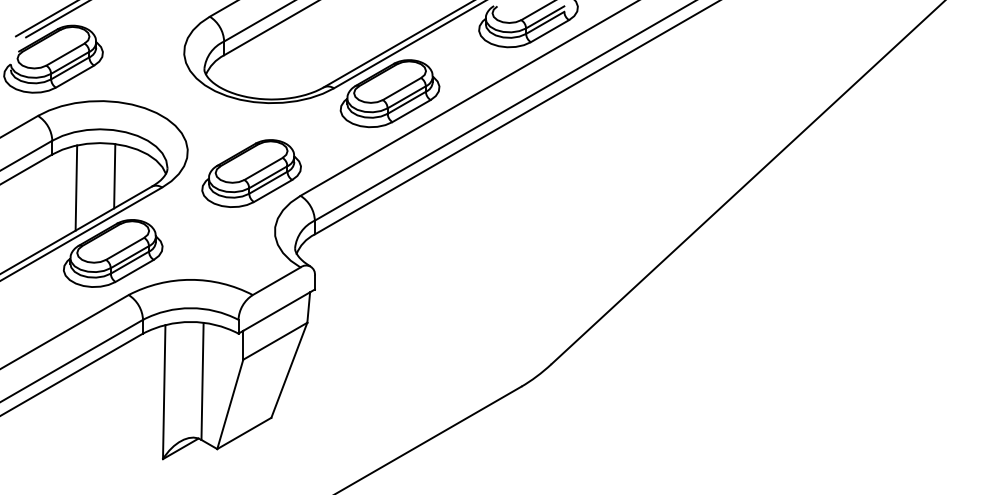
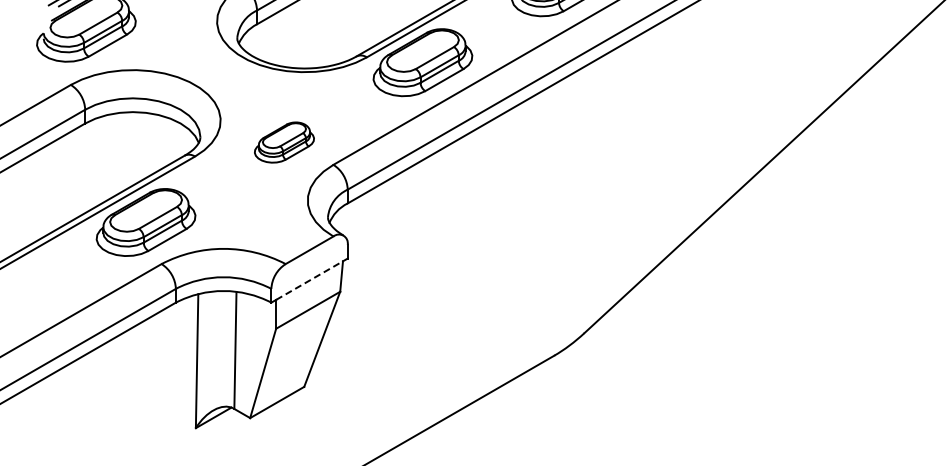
part: (251, 173) -> (284, 142), size x0.6
line: (114, 176) -> (147, 145), removed
line: (76, 187) -> (109, 156), removed
line: (276, 311) -> (309, 280), solid -> dashed

